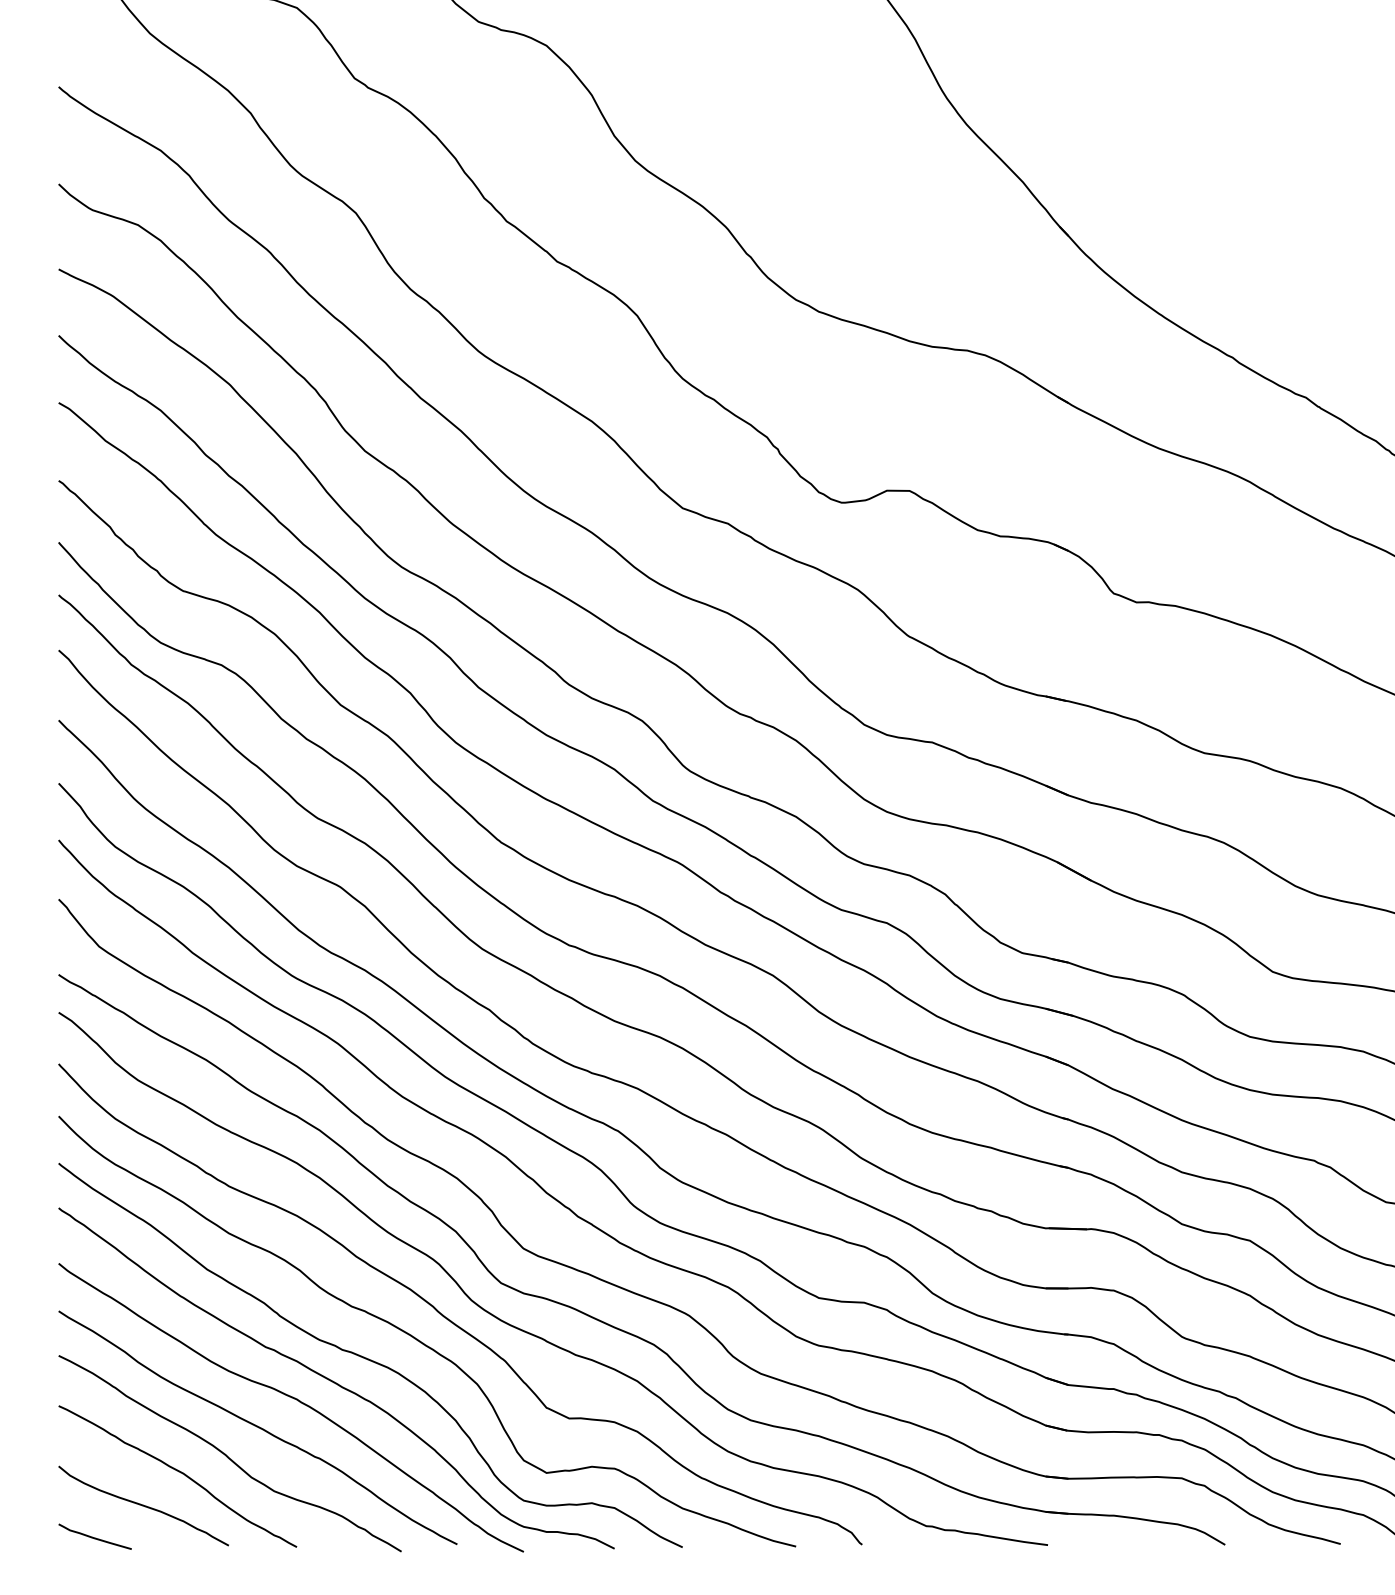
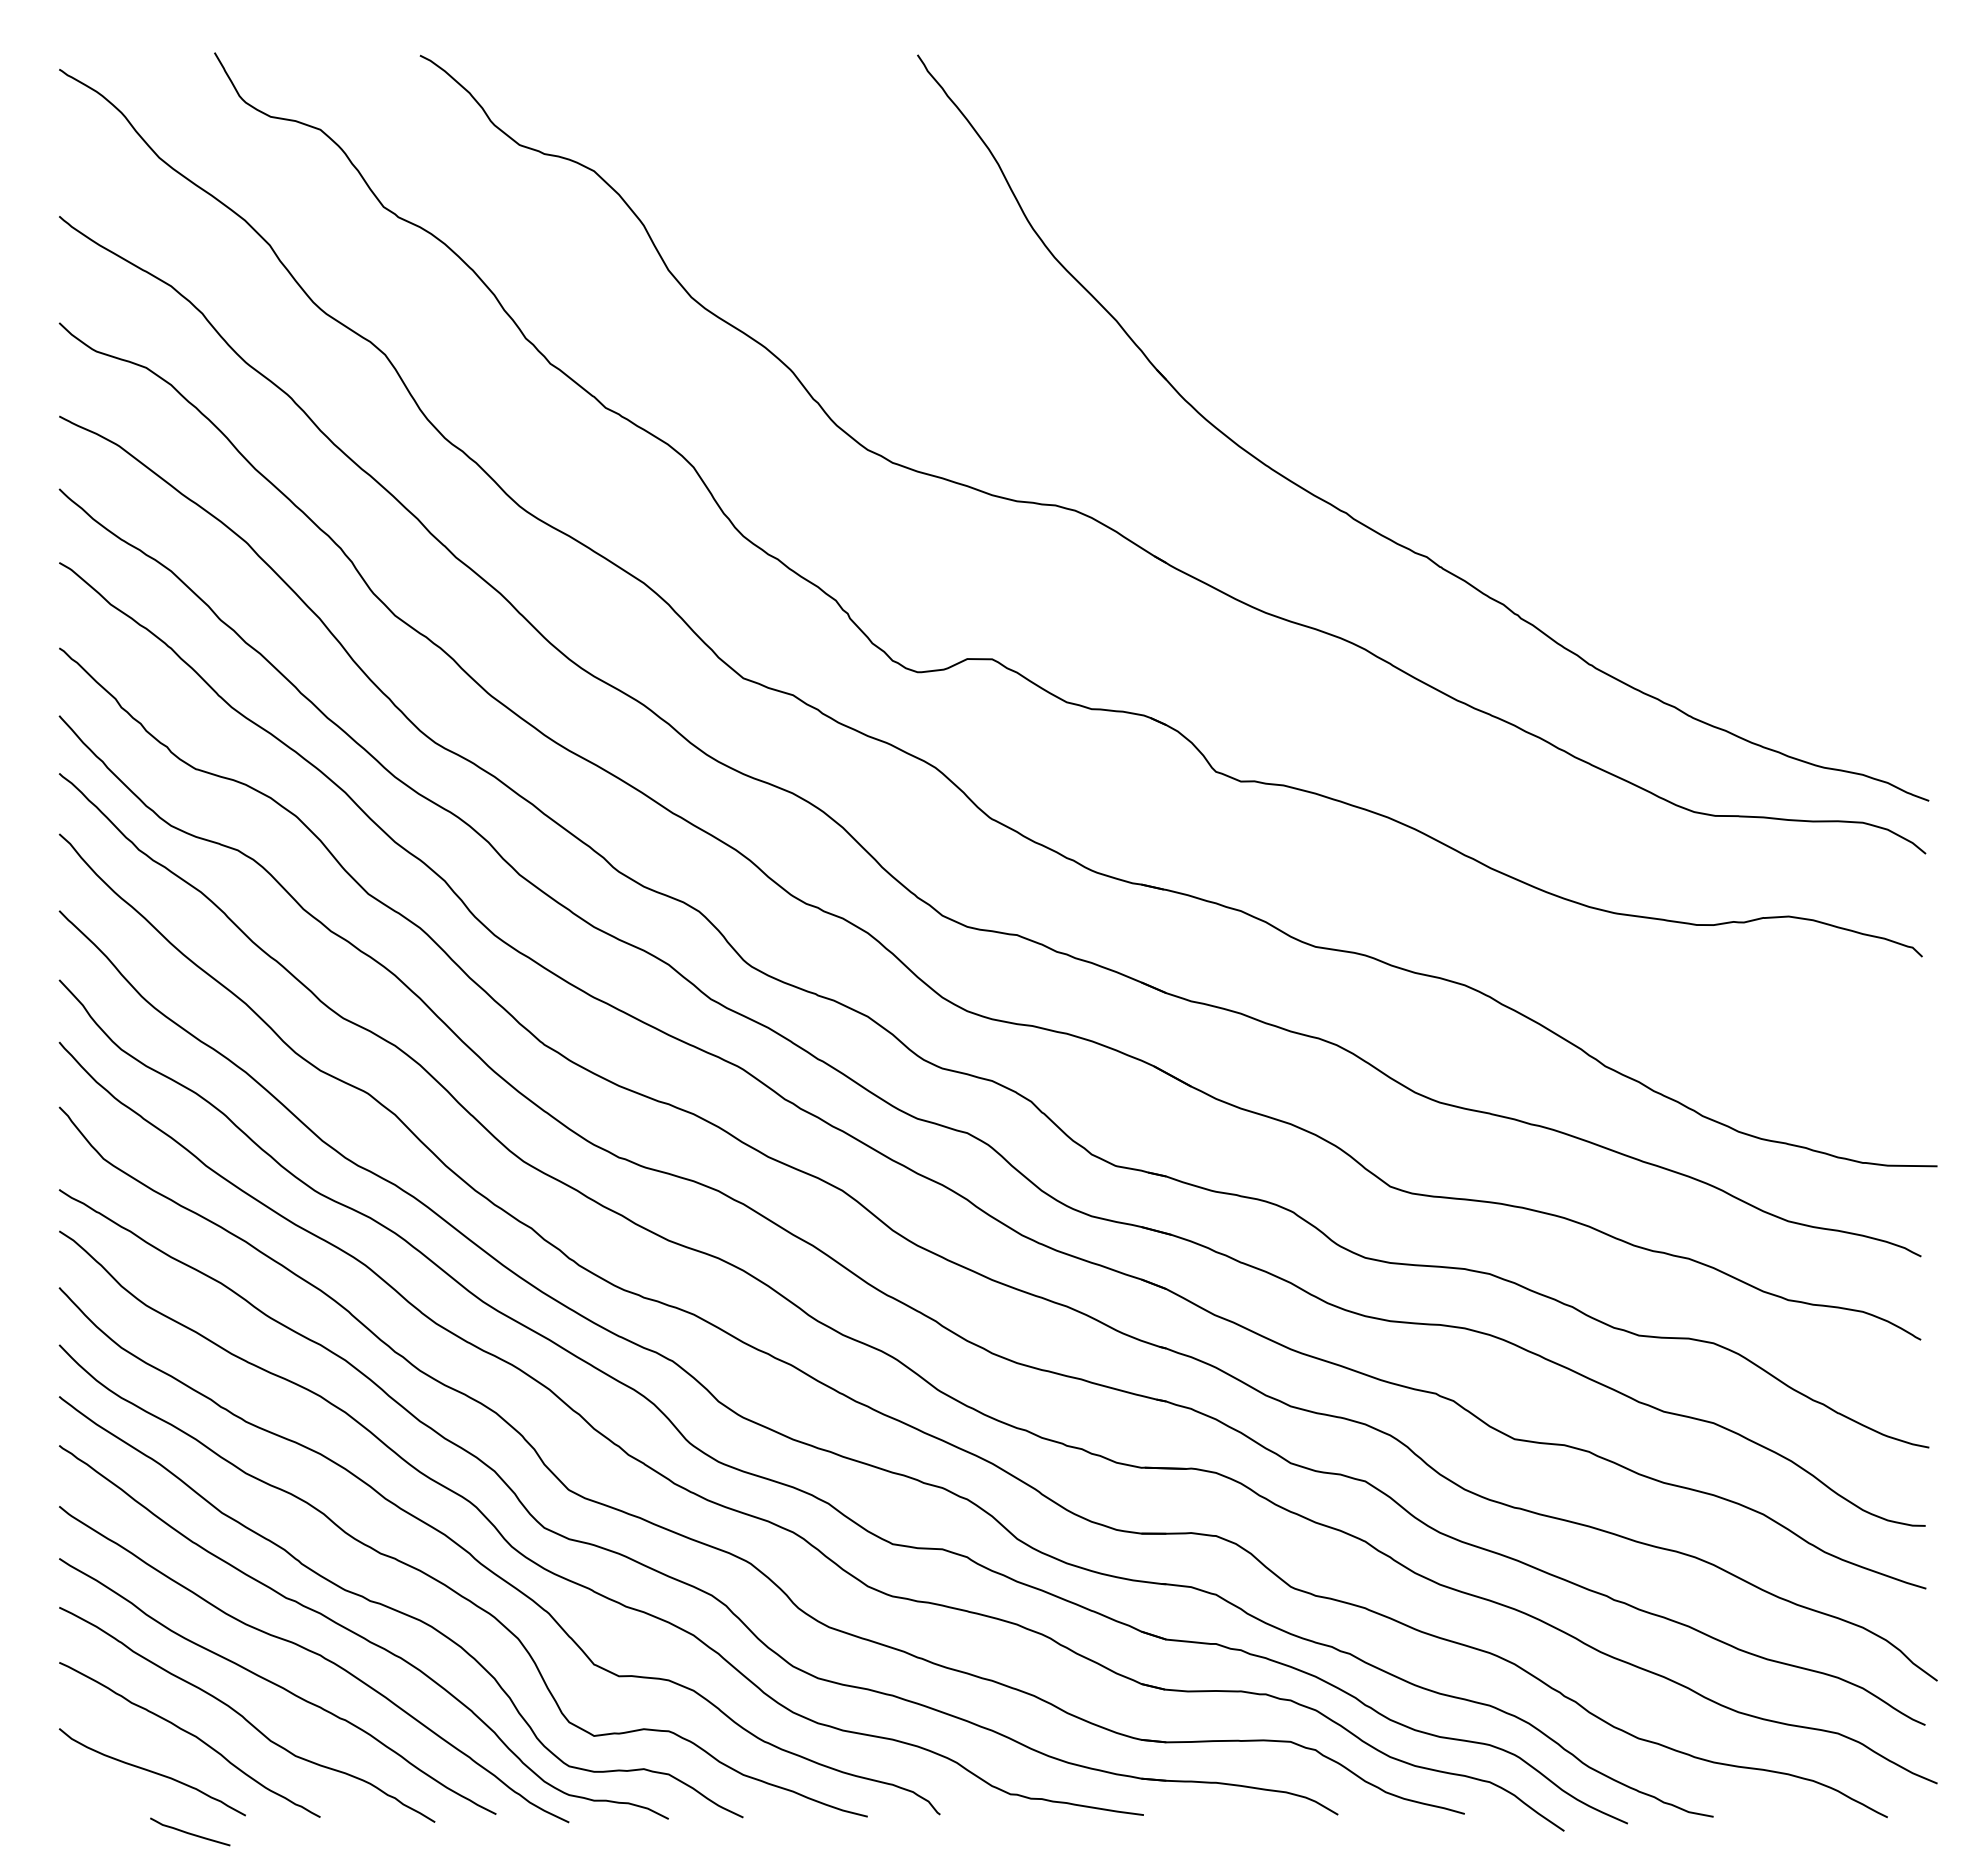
curve: (94, 1537) -> (189, 1832), moved

